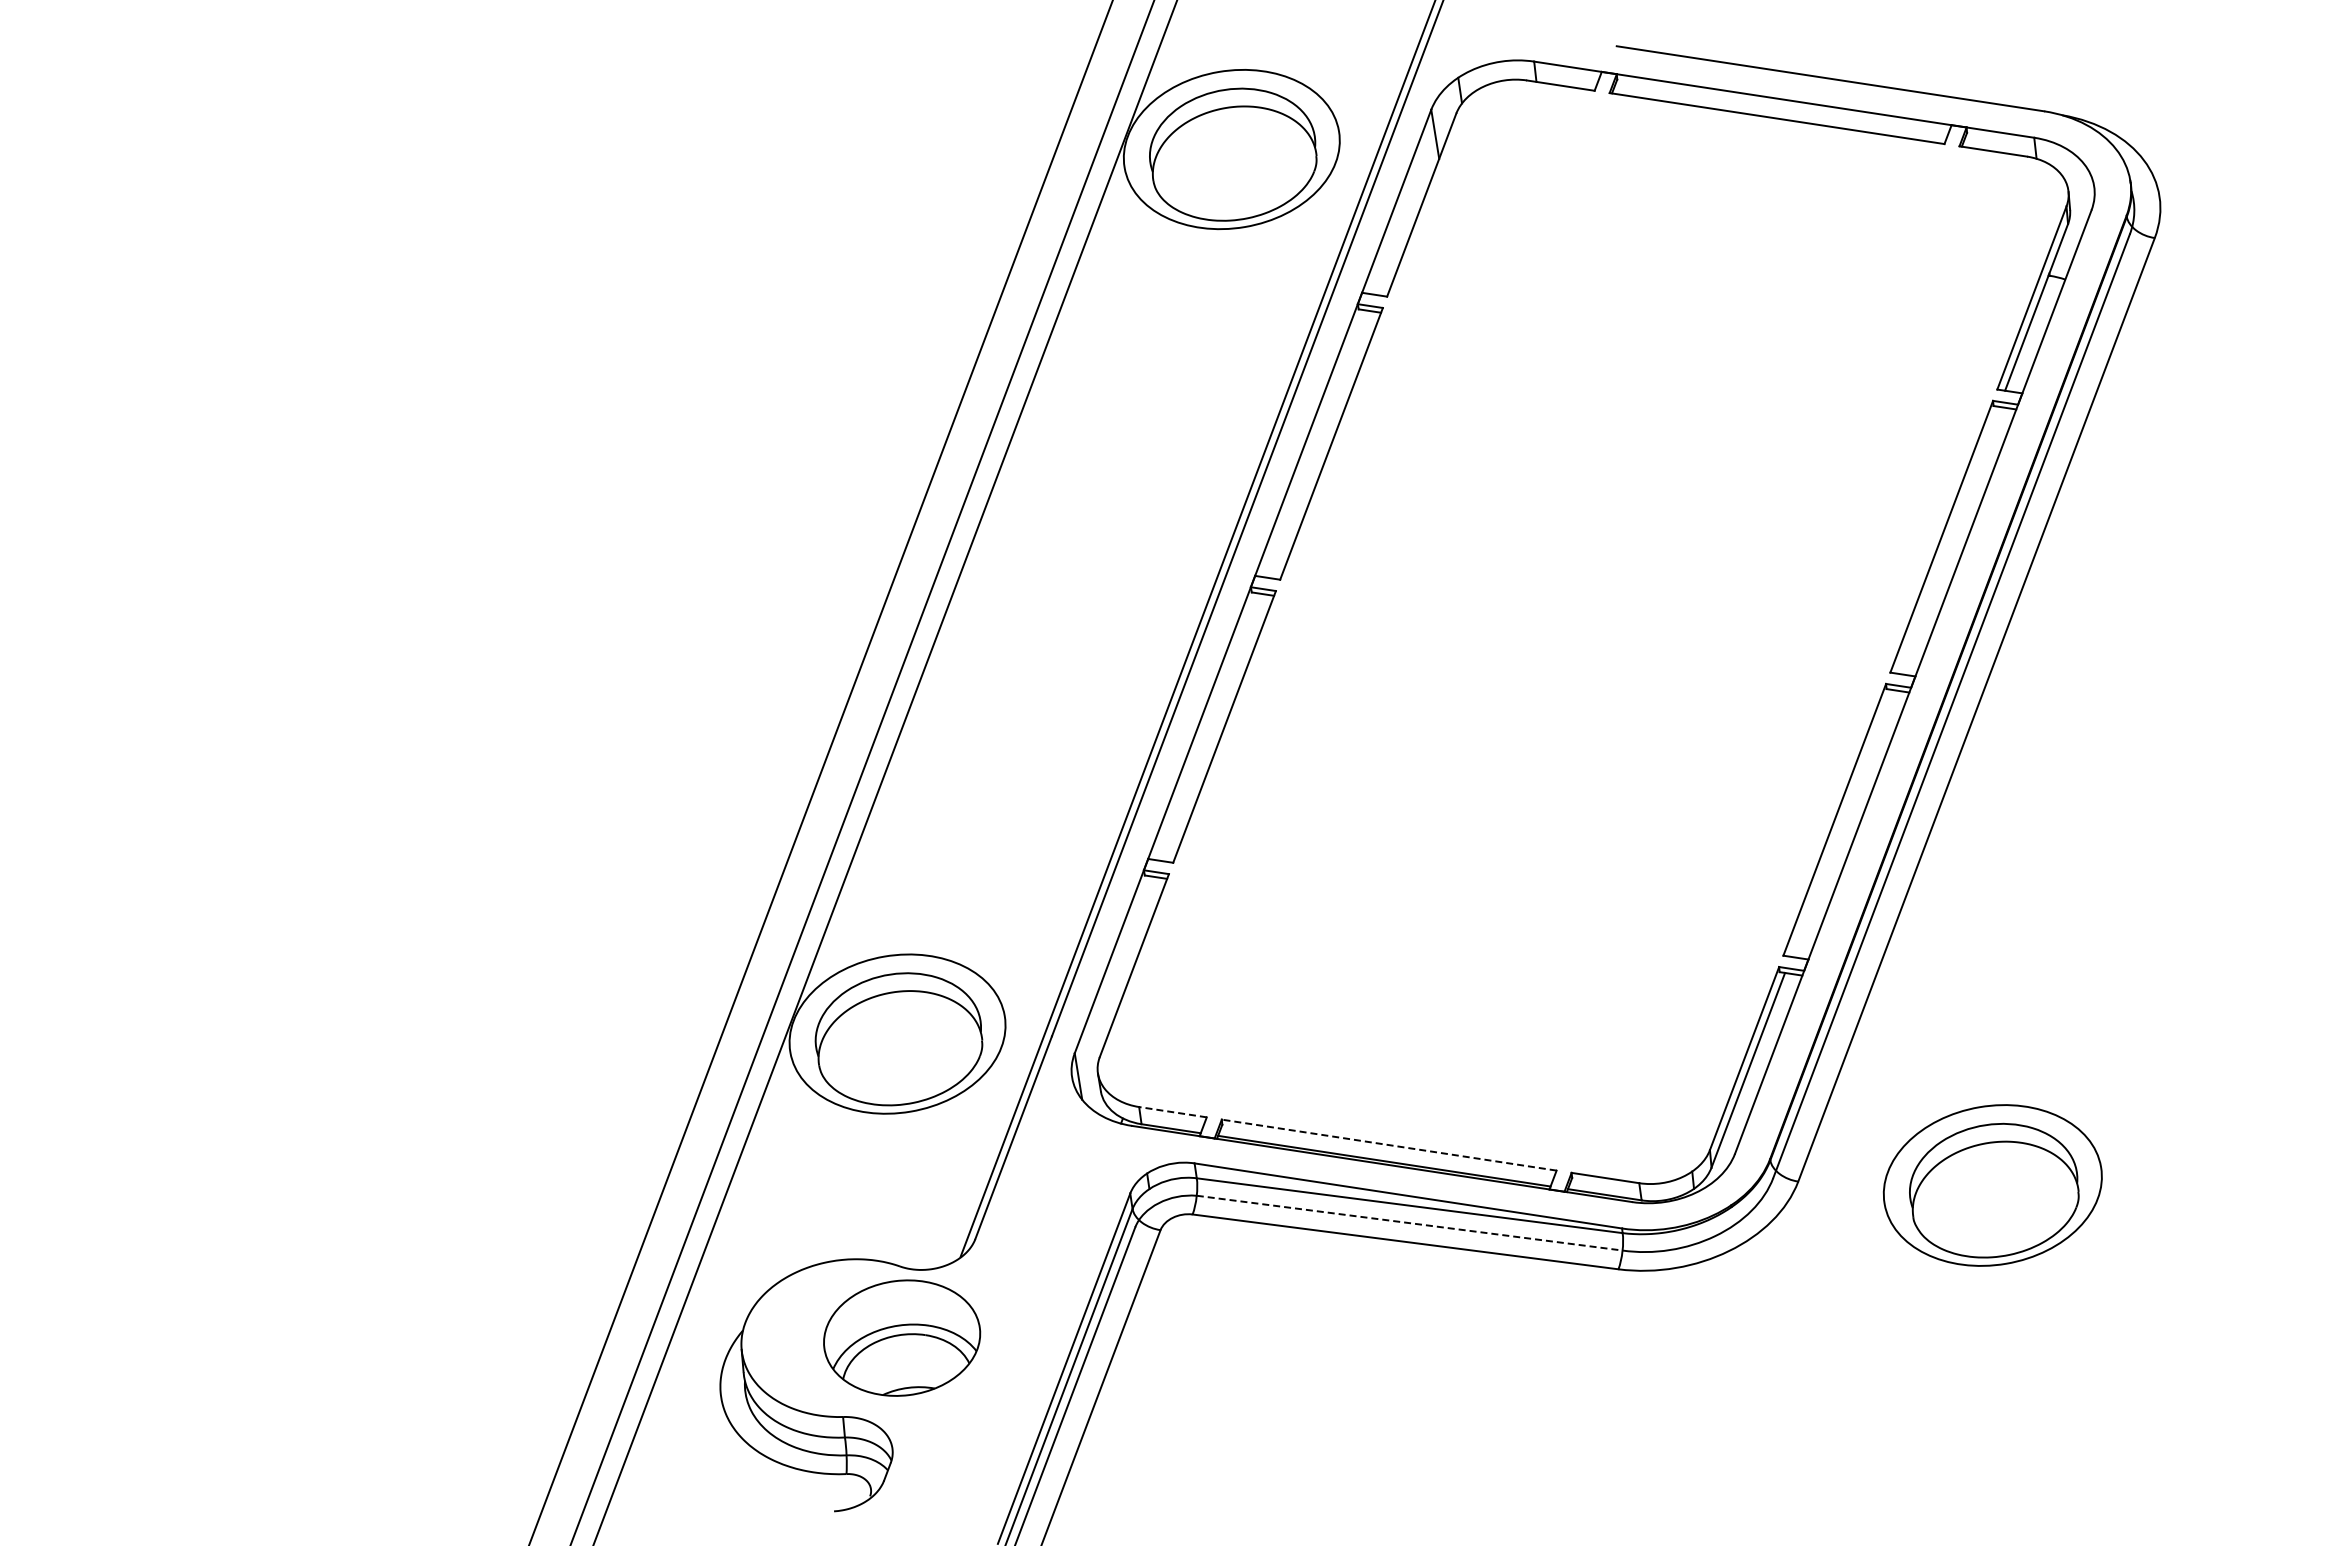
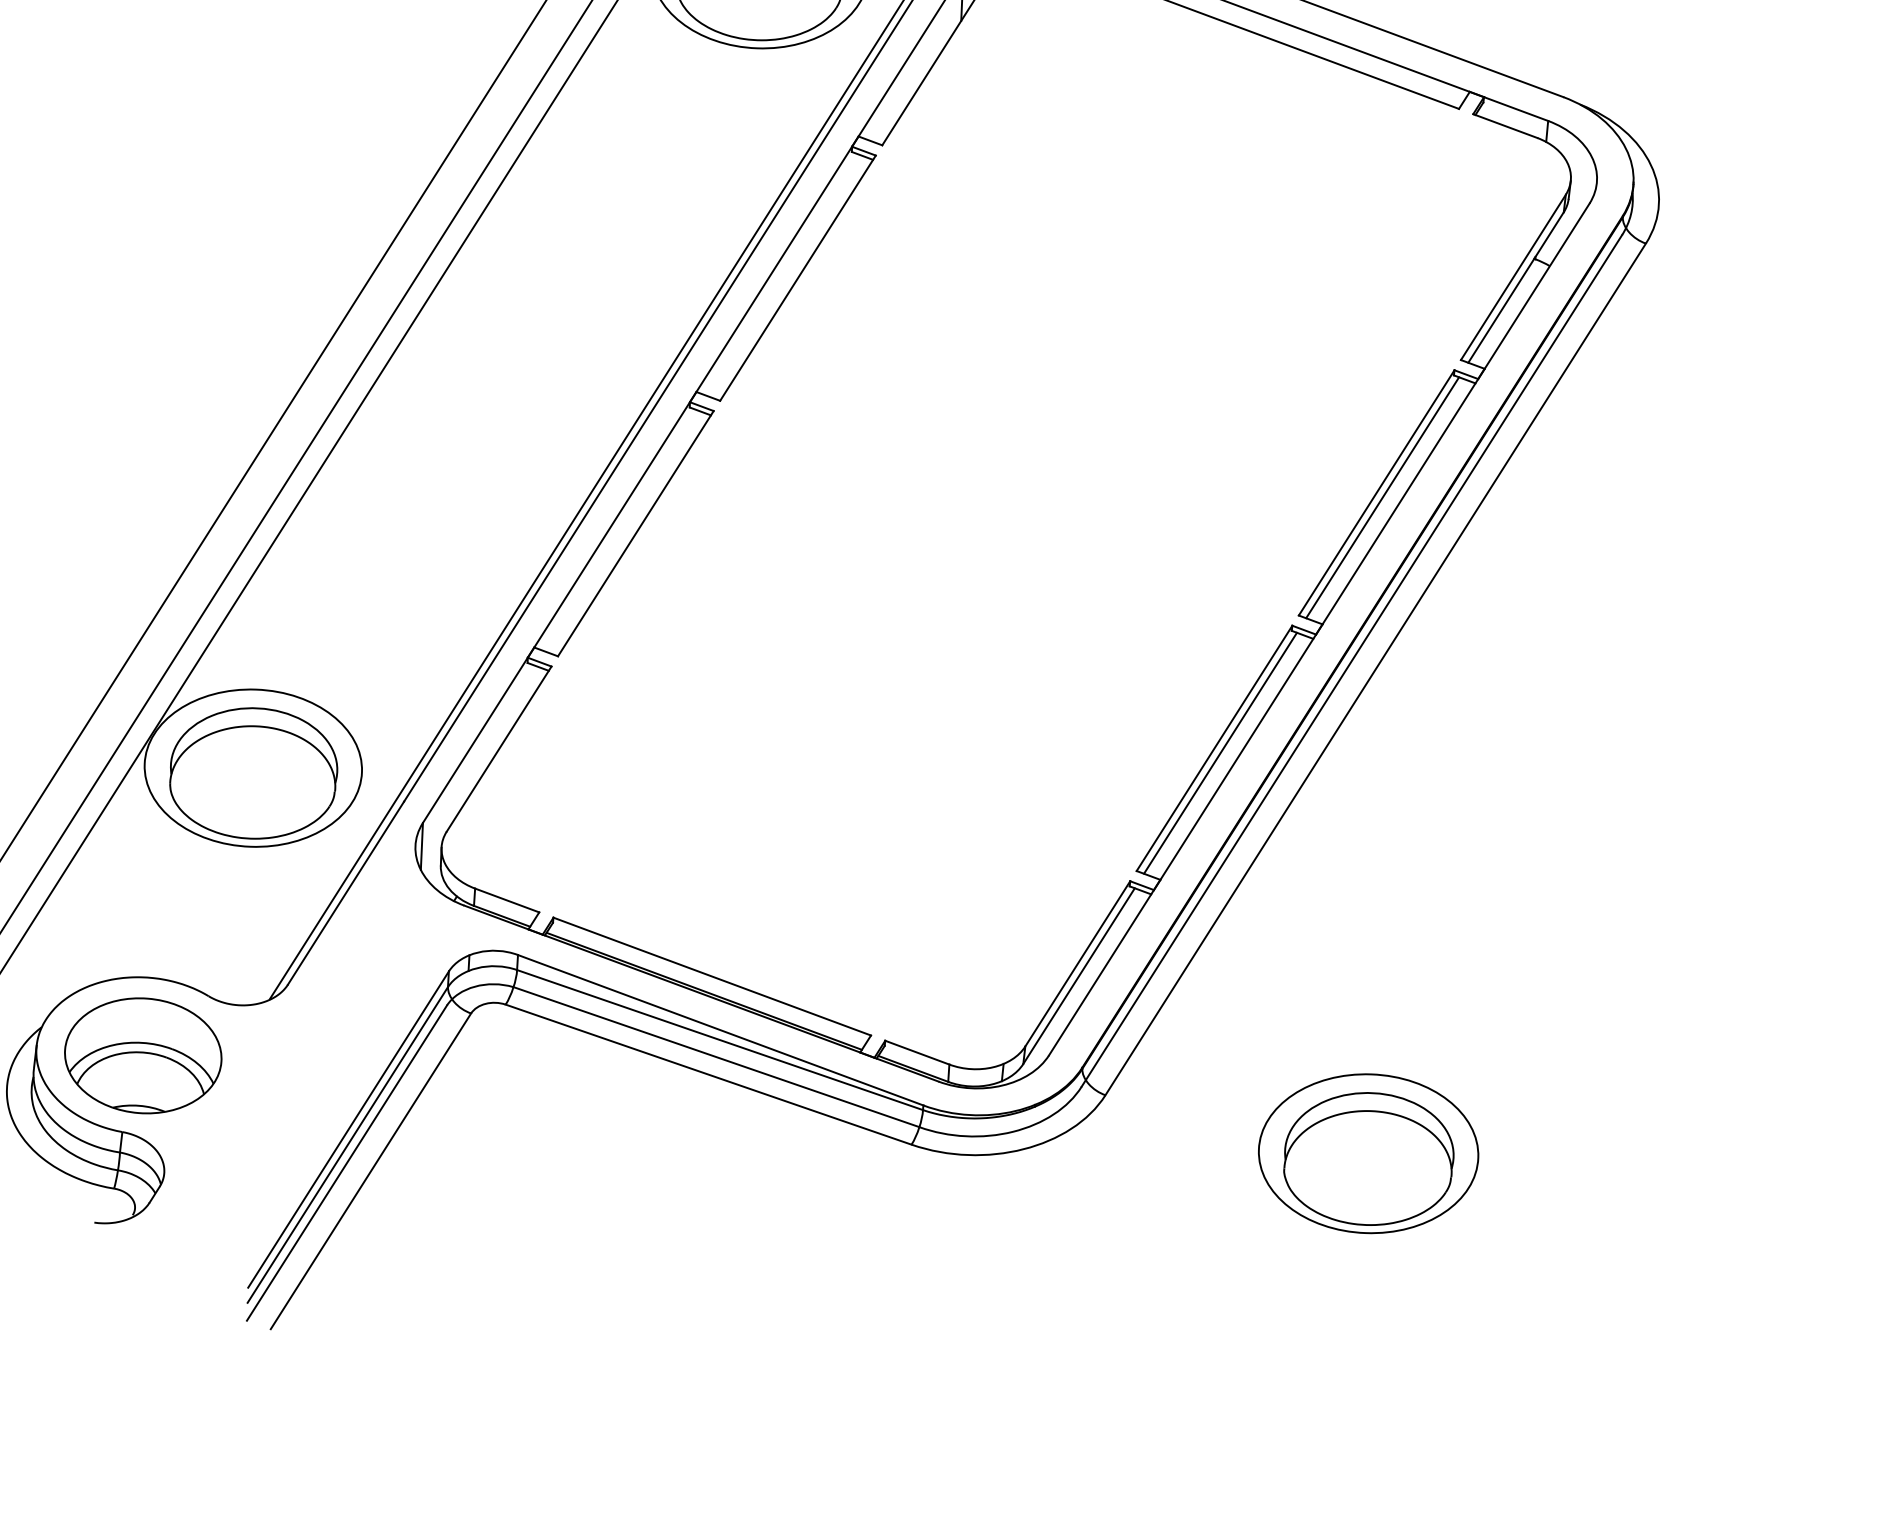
line: (1948, 539) -> (1382, 496), added
line: (1841, 822) -> (1220, 752), added
line: (1172, 1112) -> (506, 900), dashed -> solid
line: (1388, 1145) -> (711, 976), dashed -> solid
part: (1992, 1185) -> (1368, 1153), moved
line: (1409, 1223) -> (716, 1057), dashed -> solid
part: (902, 1337) -> (143, 1055), moved

